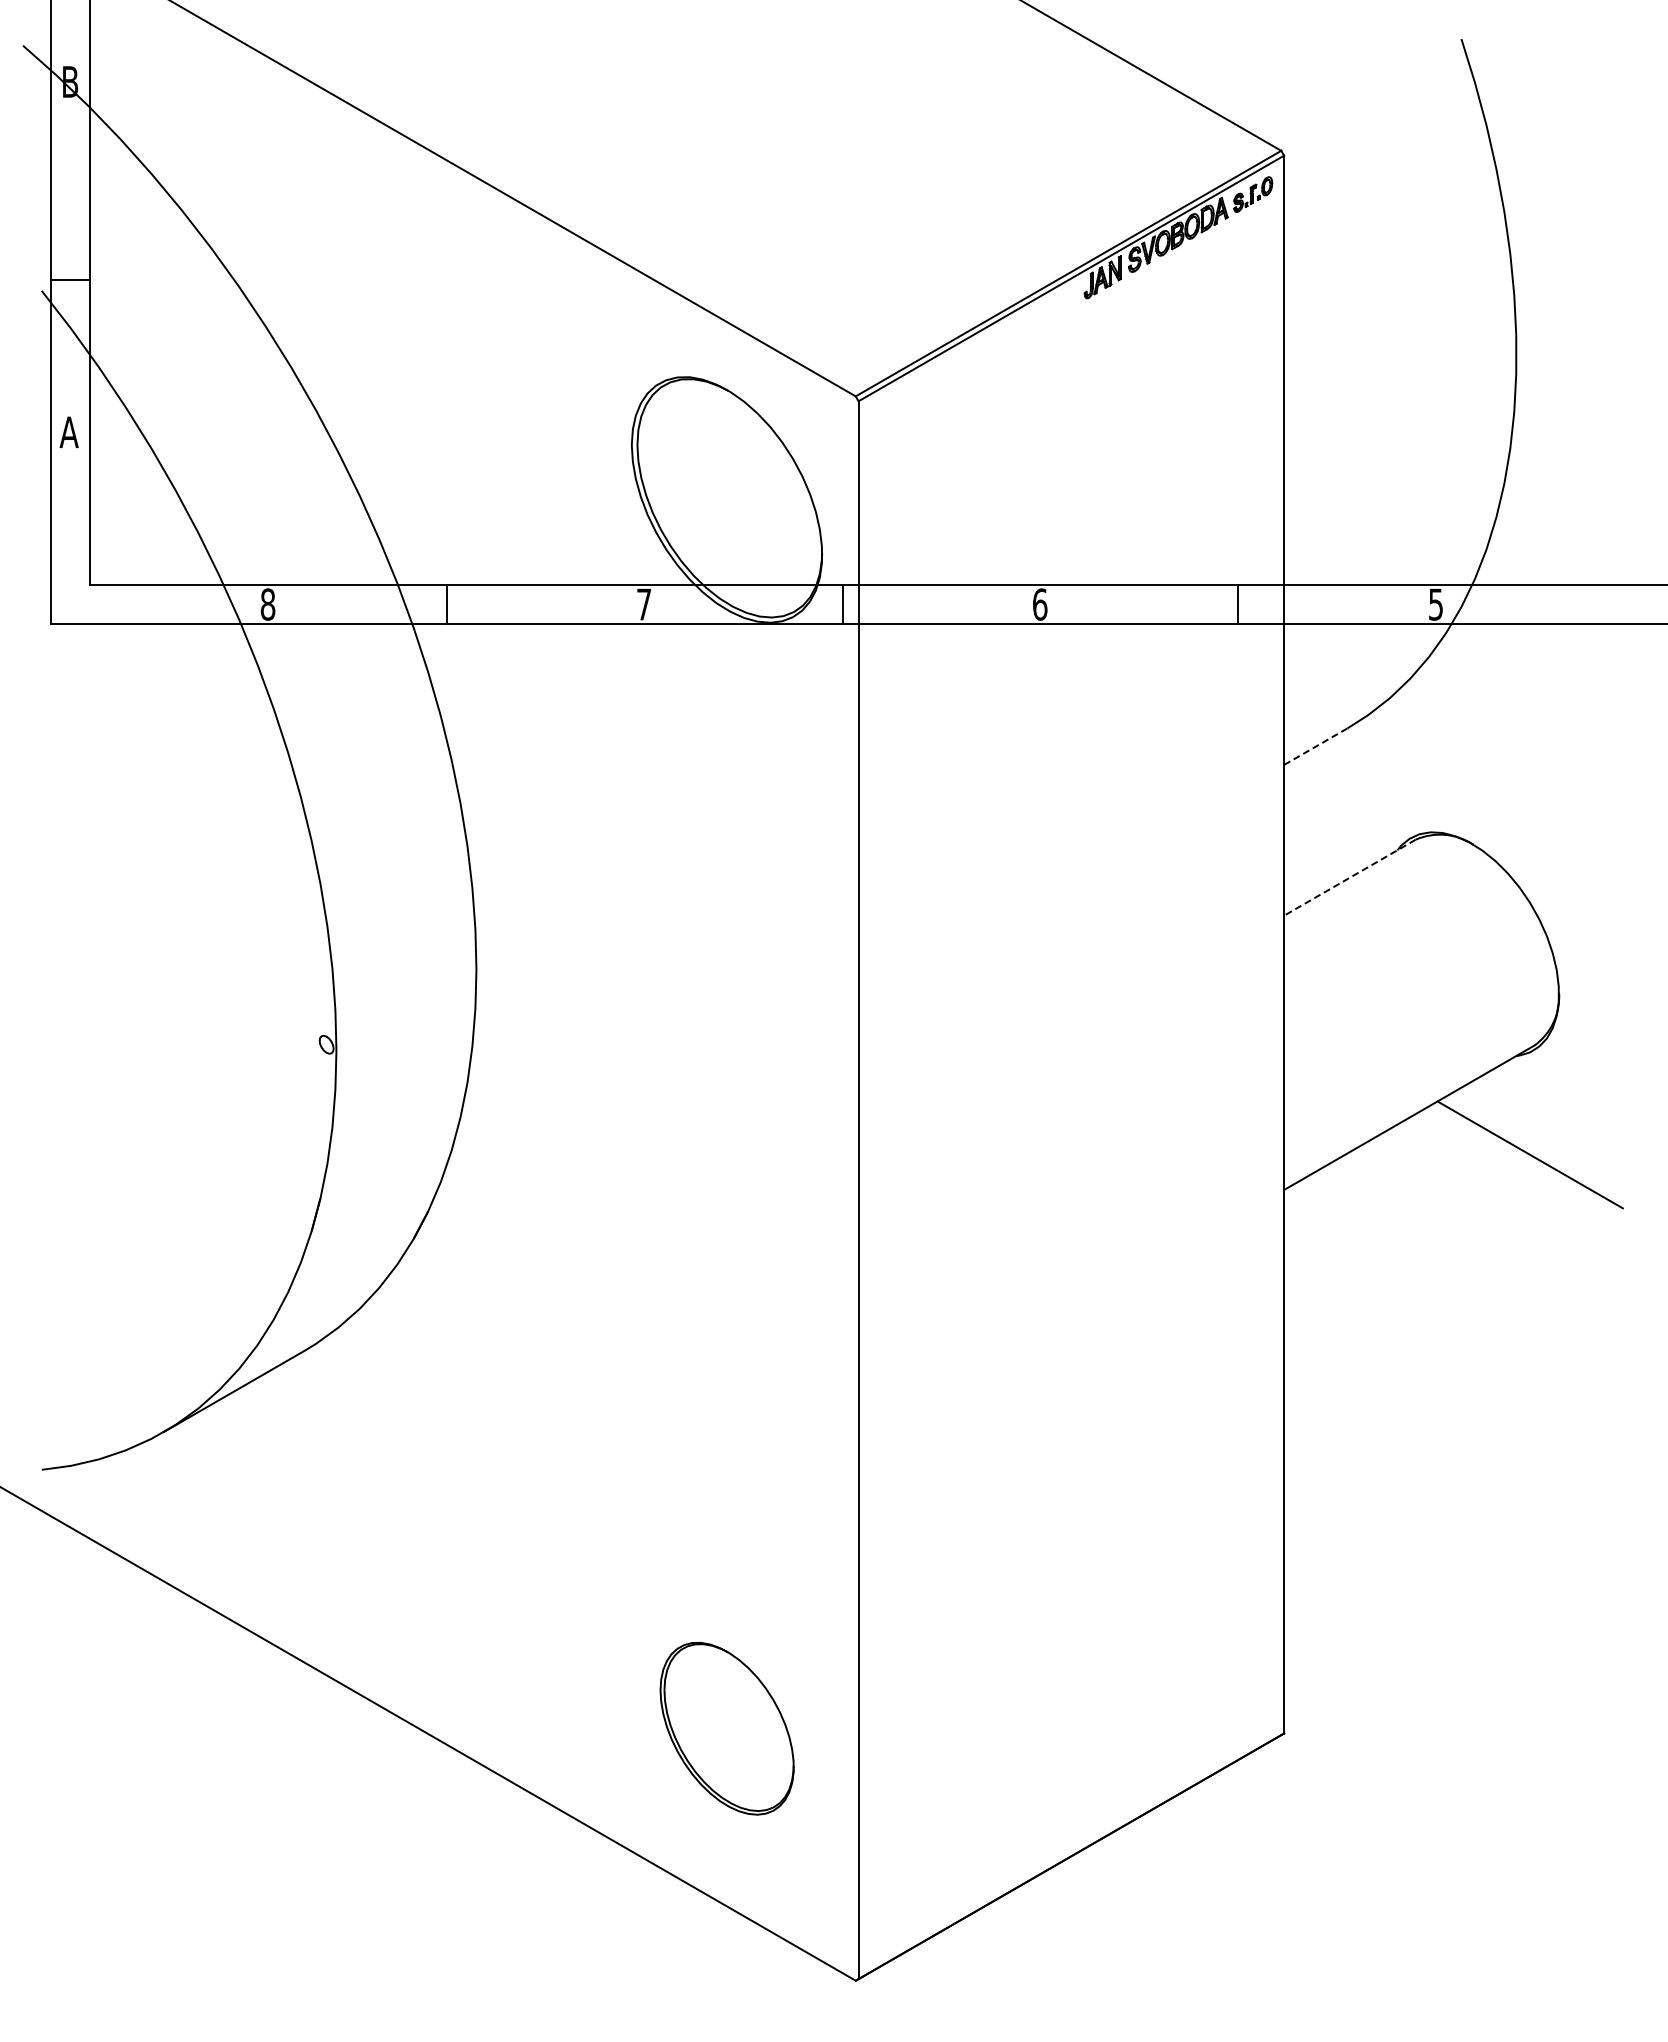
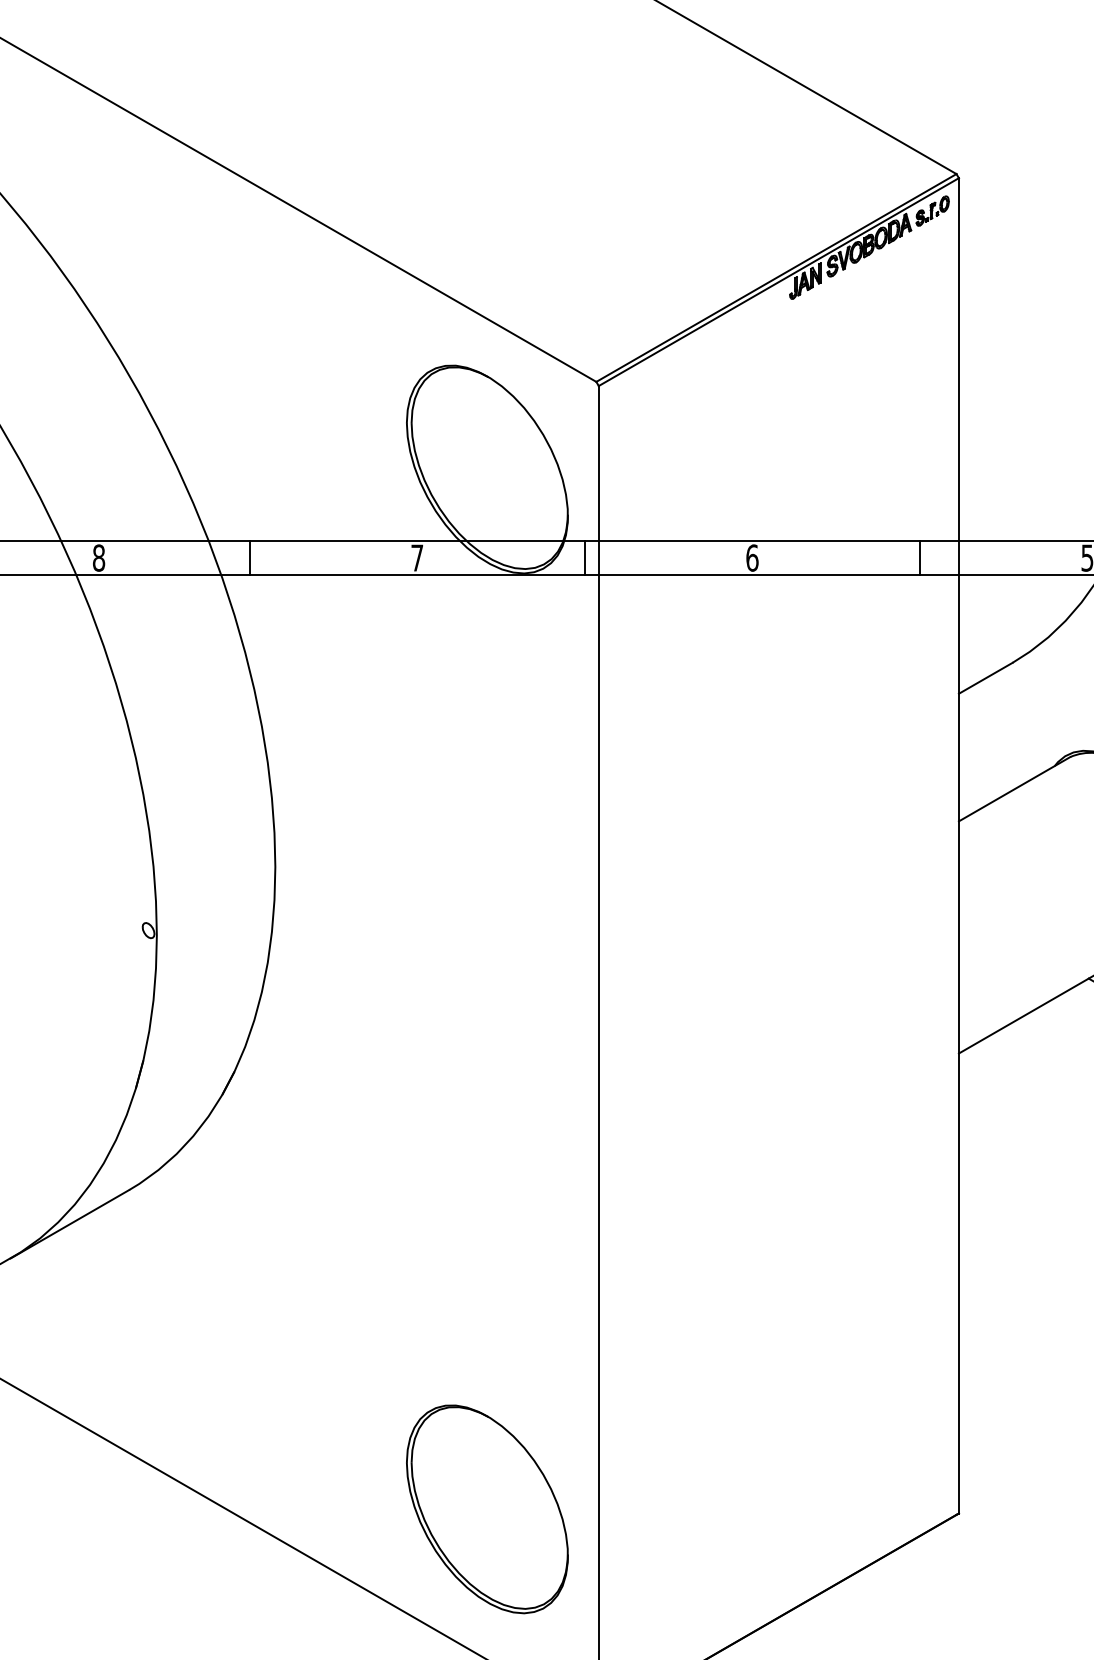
line: (1315, 746) -> (985, 678), dashed -> solid
line: (1349, 877) -> (1014, 789), dashed -> solid
part: (727, 1728) -> (487, 1509), size x1.43

